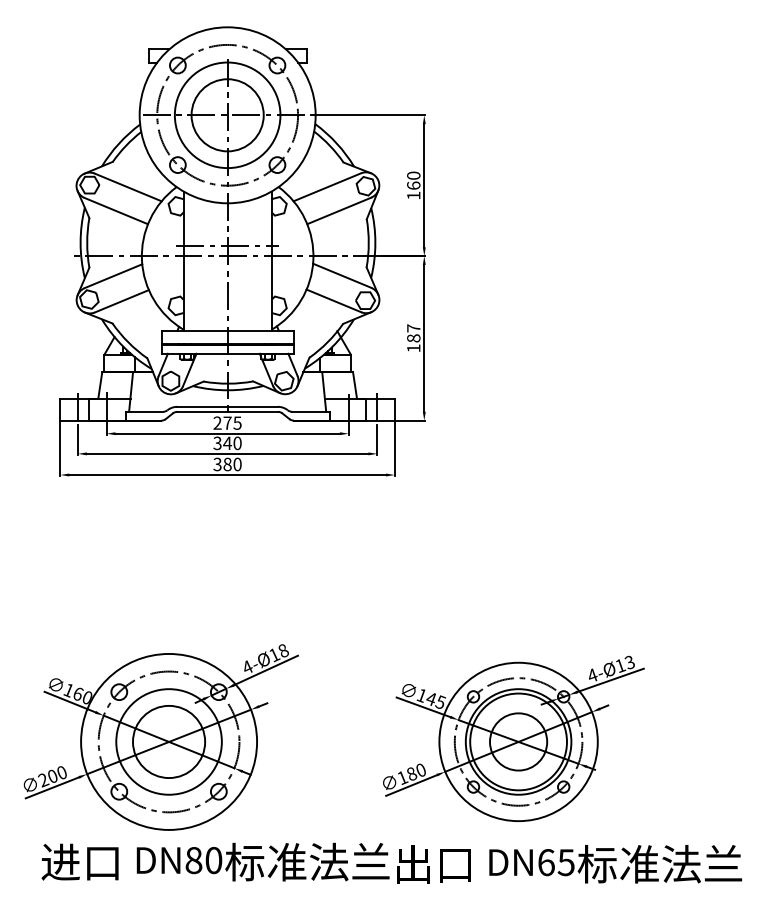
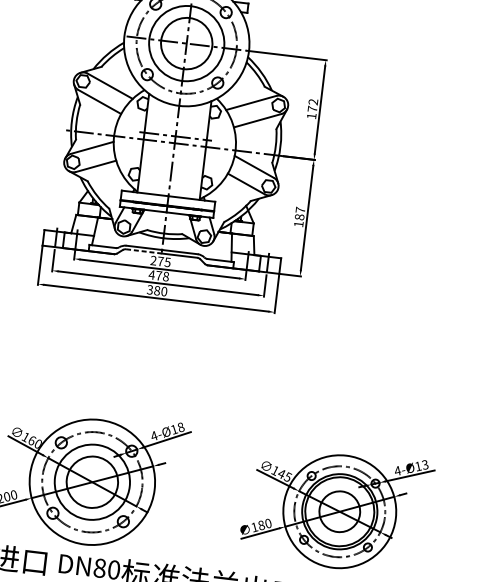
text: (413, 180) -> (312, 105), 160 -> 172
line: (202, 411) -> (143, 251), solid -> dashed
text: (227, 443) -> (158, 275), 340 -> 478

